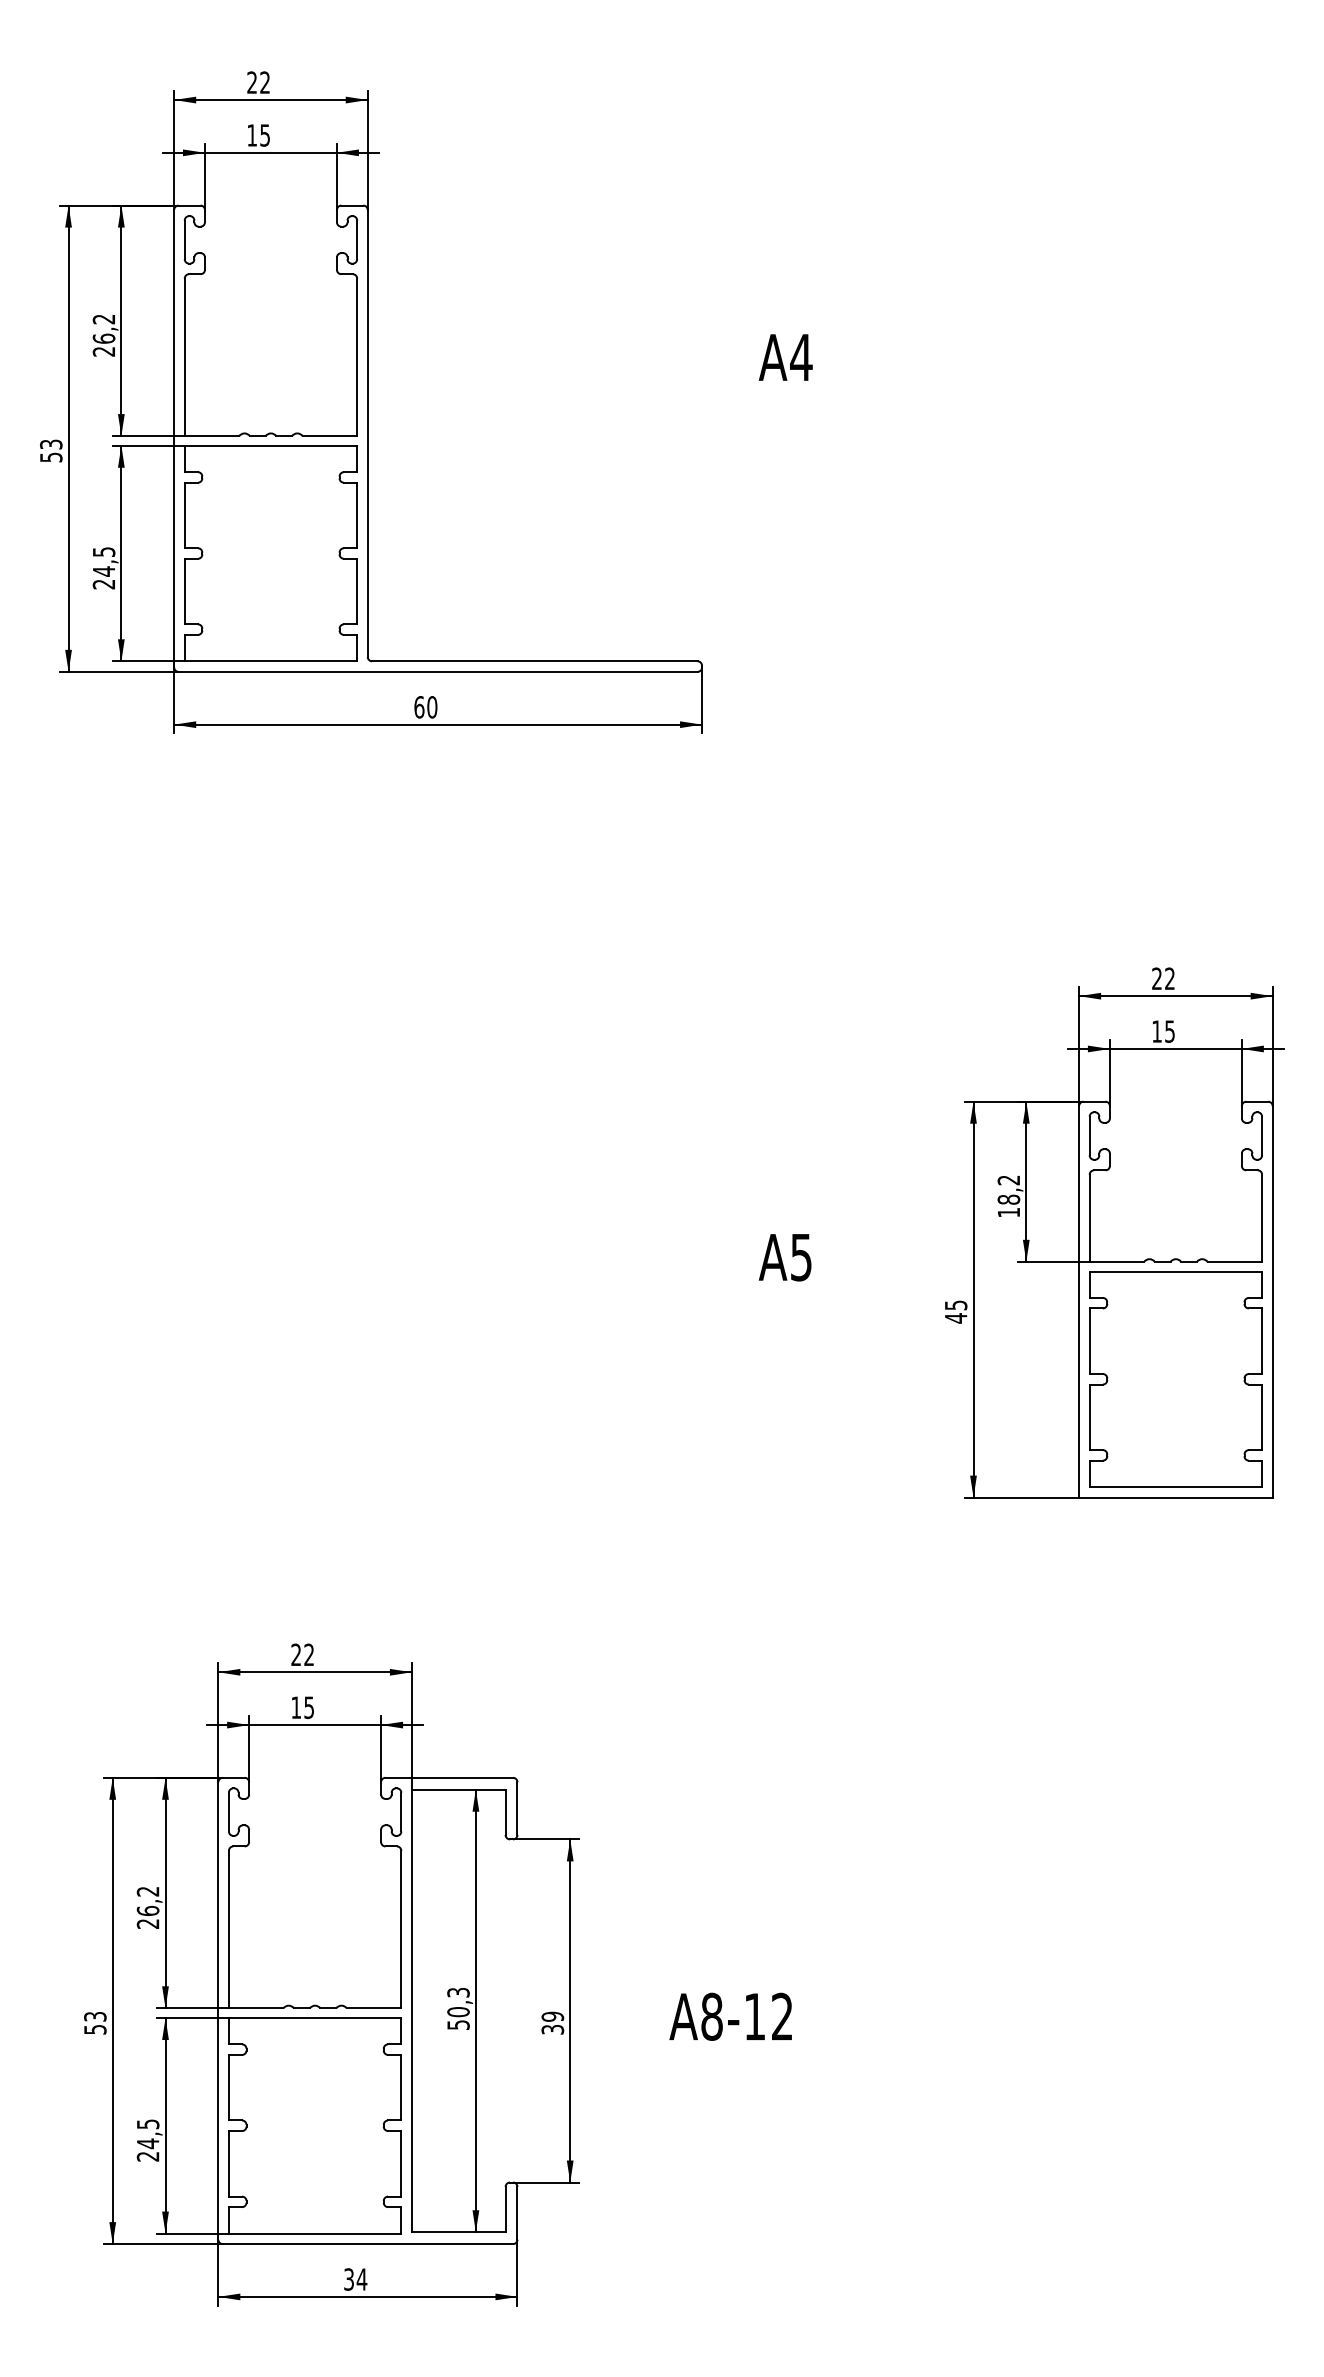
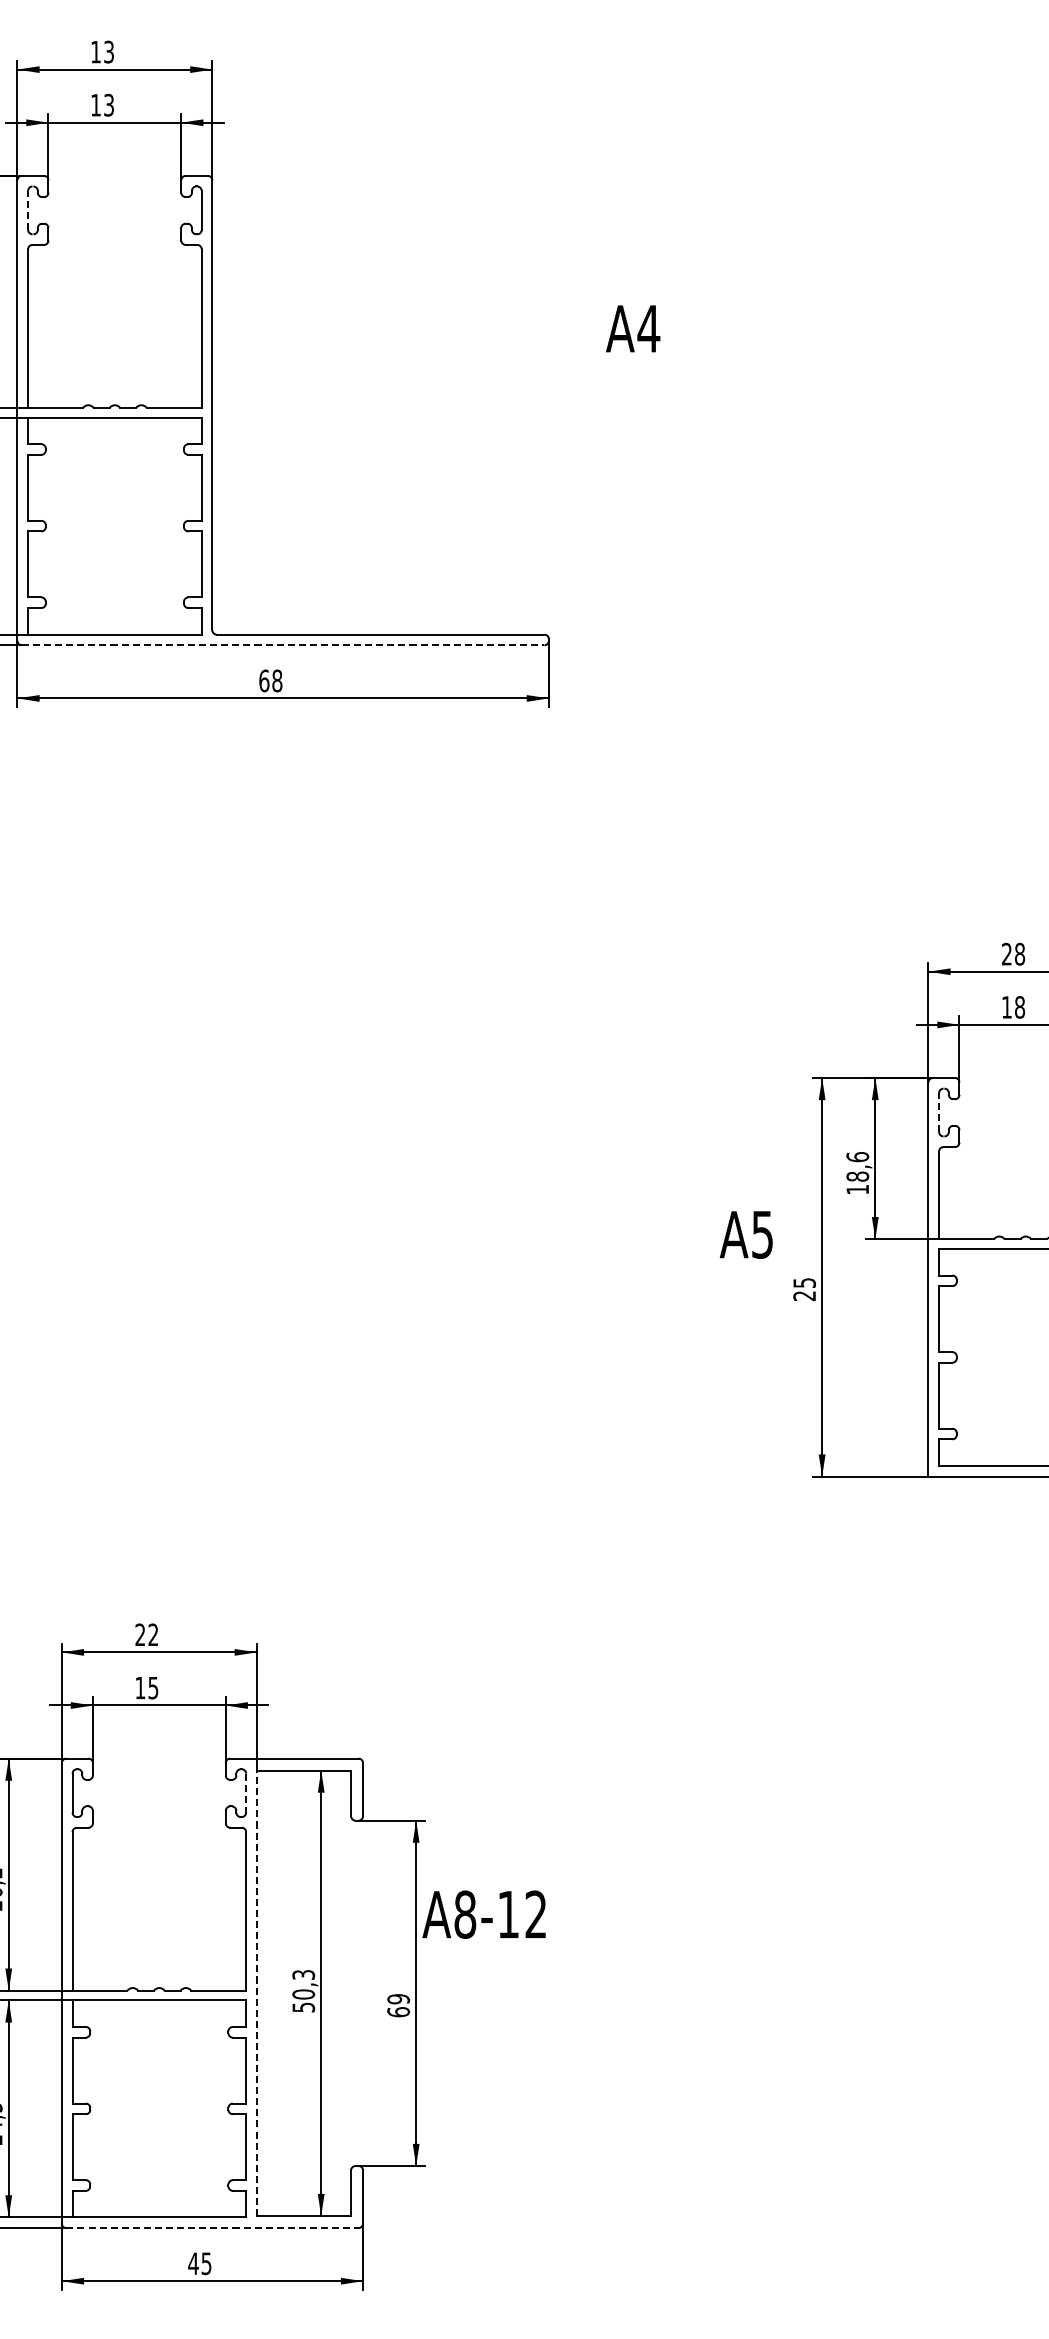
text: (258, 82) -> (102, 51), 22 -> 13
text: (264, 134) -> (108, 104), 15 -> 13
line: (184, 239) -> (27, 210), solid -> dashed
line: (438, 671) -> (283, 644), solid -> dashed
text: (432, 707) -> (277, 681), 60 -> 68
text: (1170, 978) -> (1020, 953), 22 -> 28
text: (1170, 1031) -> (1020, 1007), 15 -> 18
line: (1089, 1135) -> (938, 1112), solid -> dashed
text: (1008, 1180) -> (857, 1157), 18,2 -> 18,6
text: (784, 1257) -> (745, 1234), moved
text: (955, 1318) -> (804, 1296), 45 -> 25
line: (401, 1812) -> (246, 1793), solid -> dashed
line: (411, 2010) -> (256, 1992), solid -> dashed
text: (730, 2016) -> (483, 1914), moved
text: (552, 2029) -> (398, 2011), 39 -> 69
line: (368, 2244) -> (213, 2228), solid -> dashed
text: (355, 2279) -> (200, 2263), 34 -> 45

